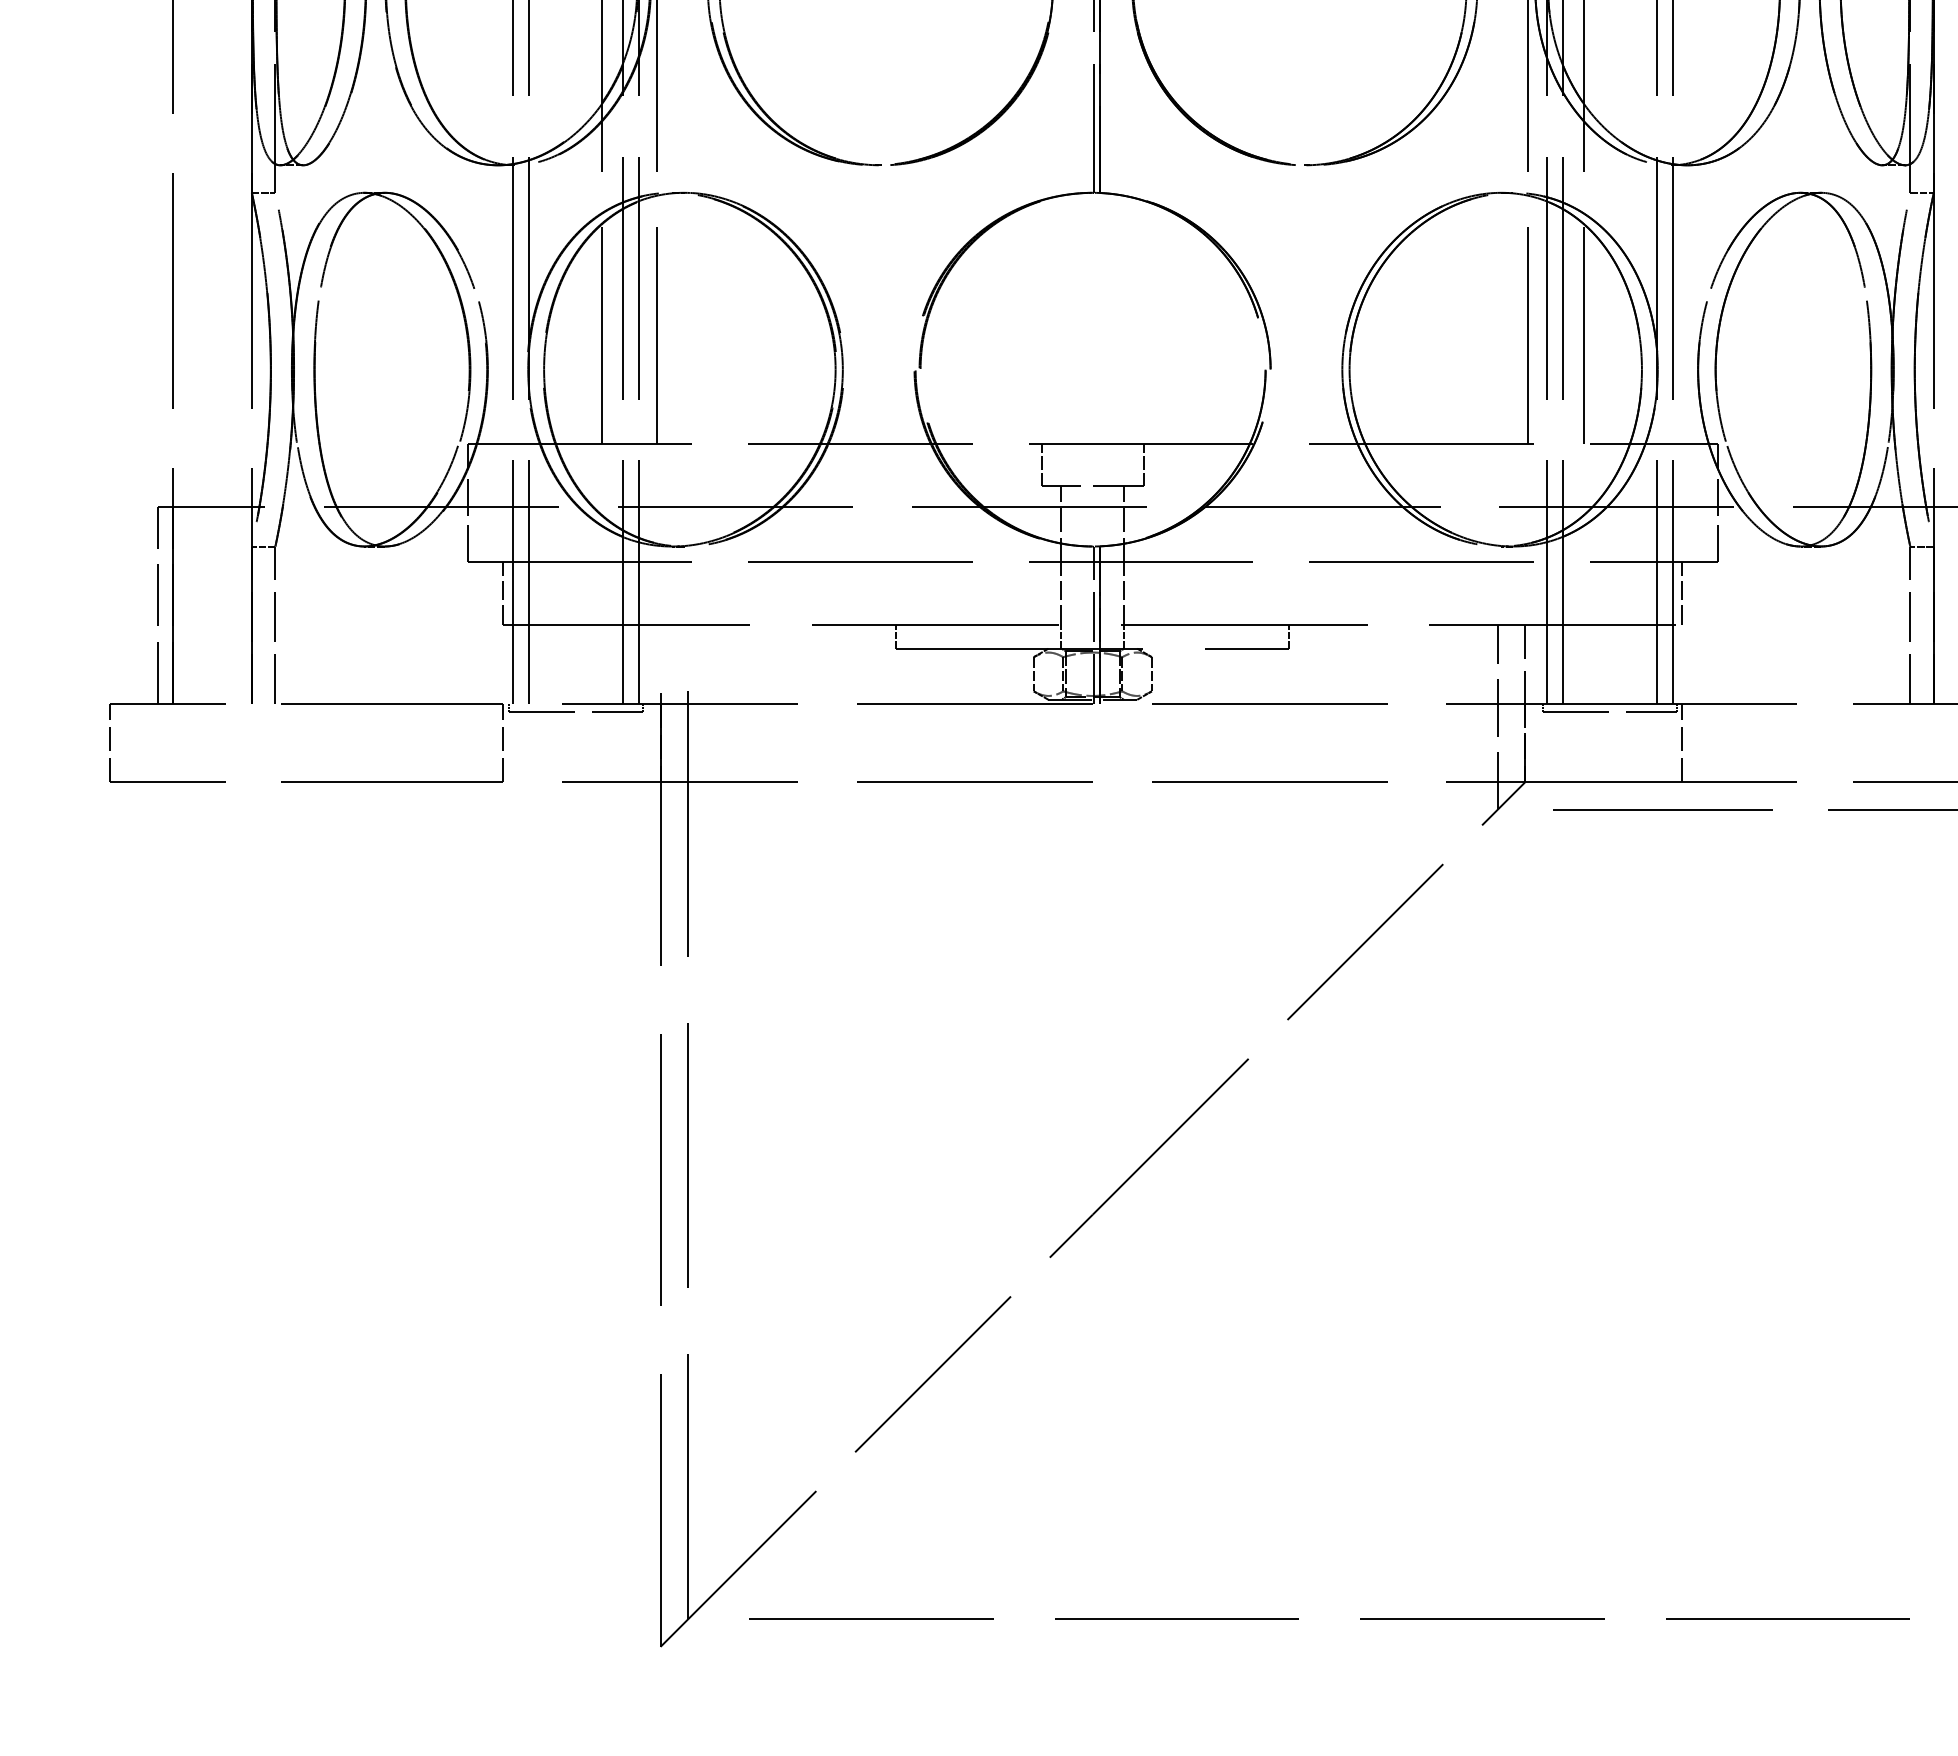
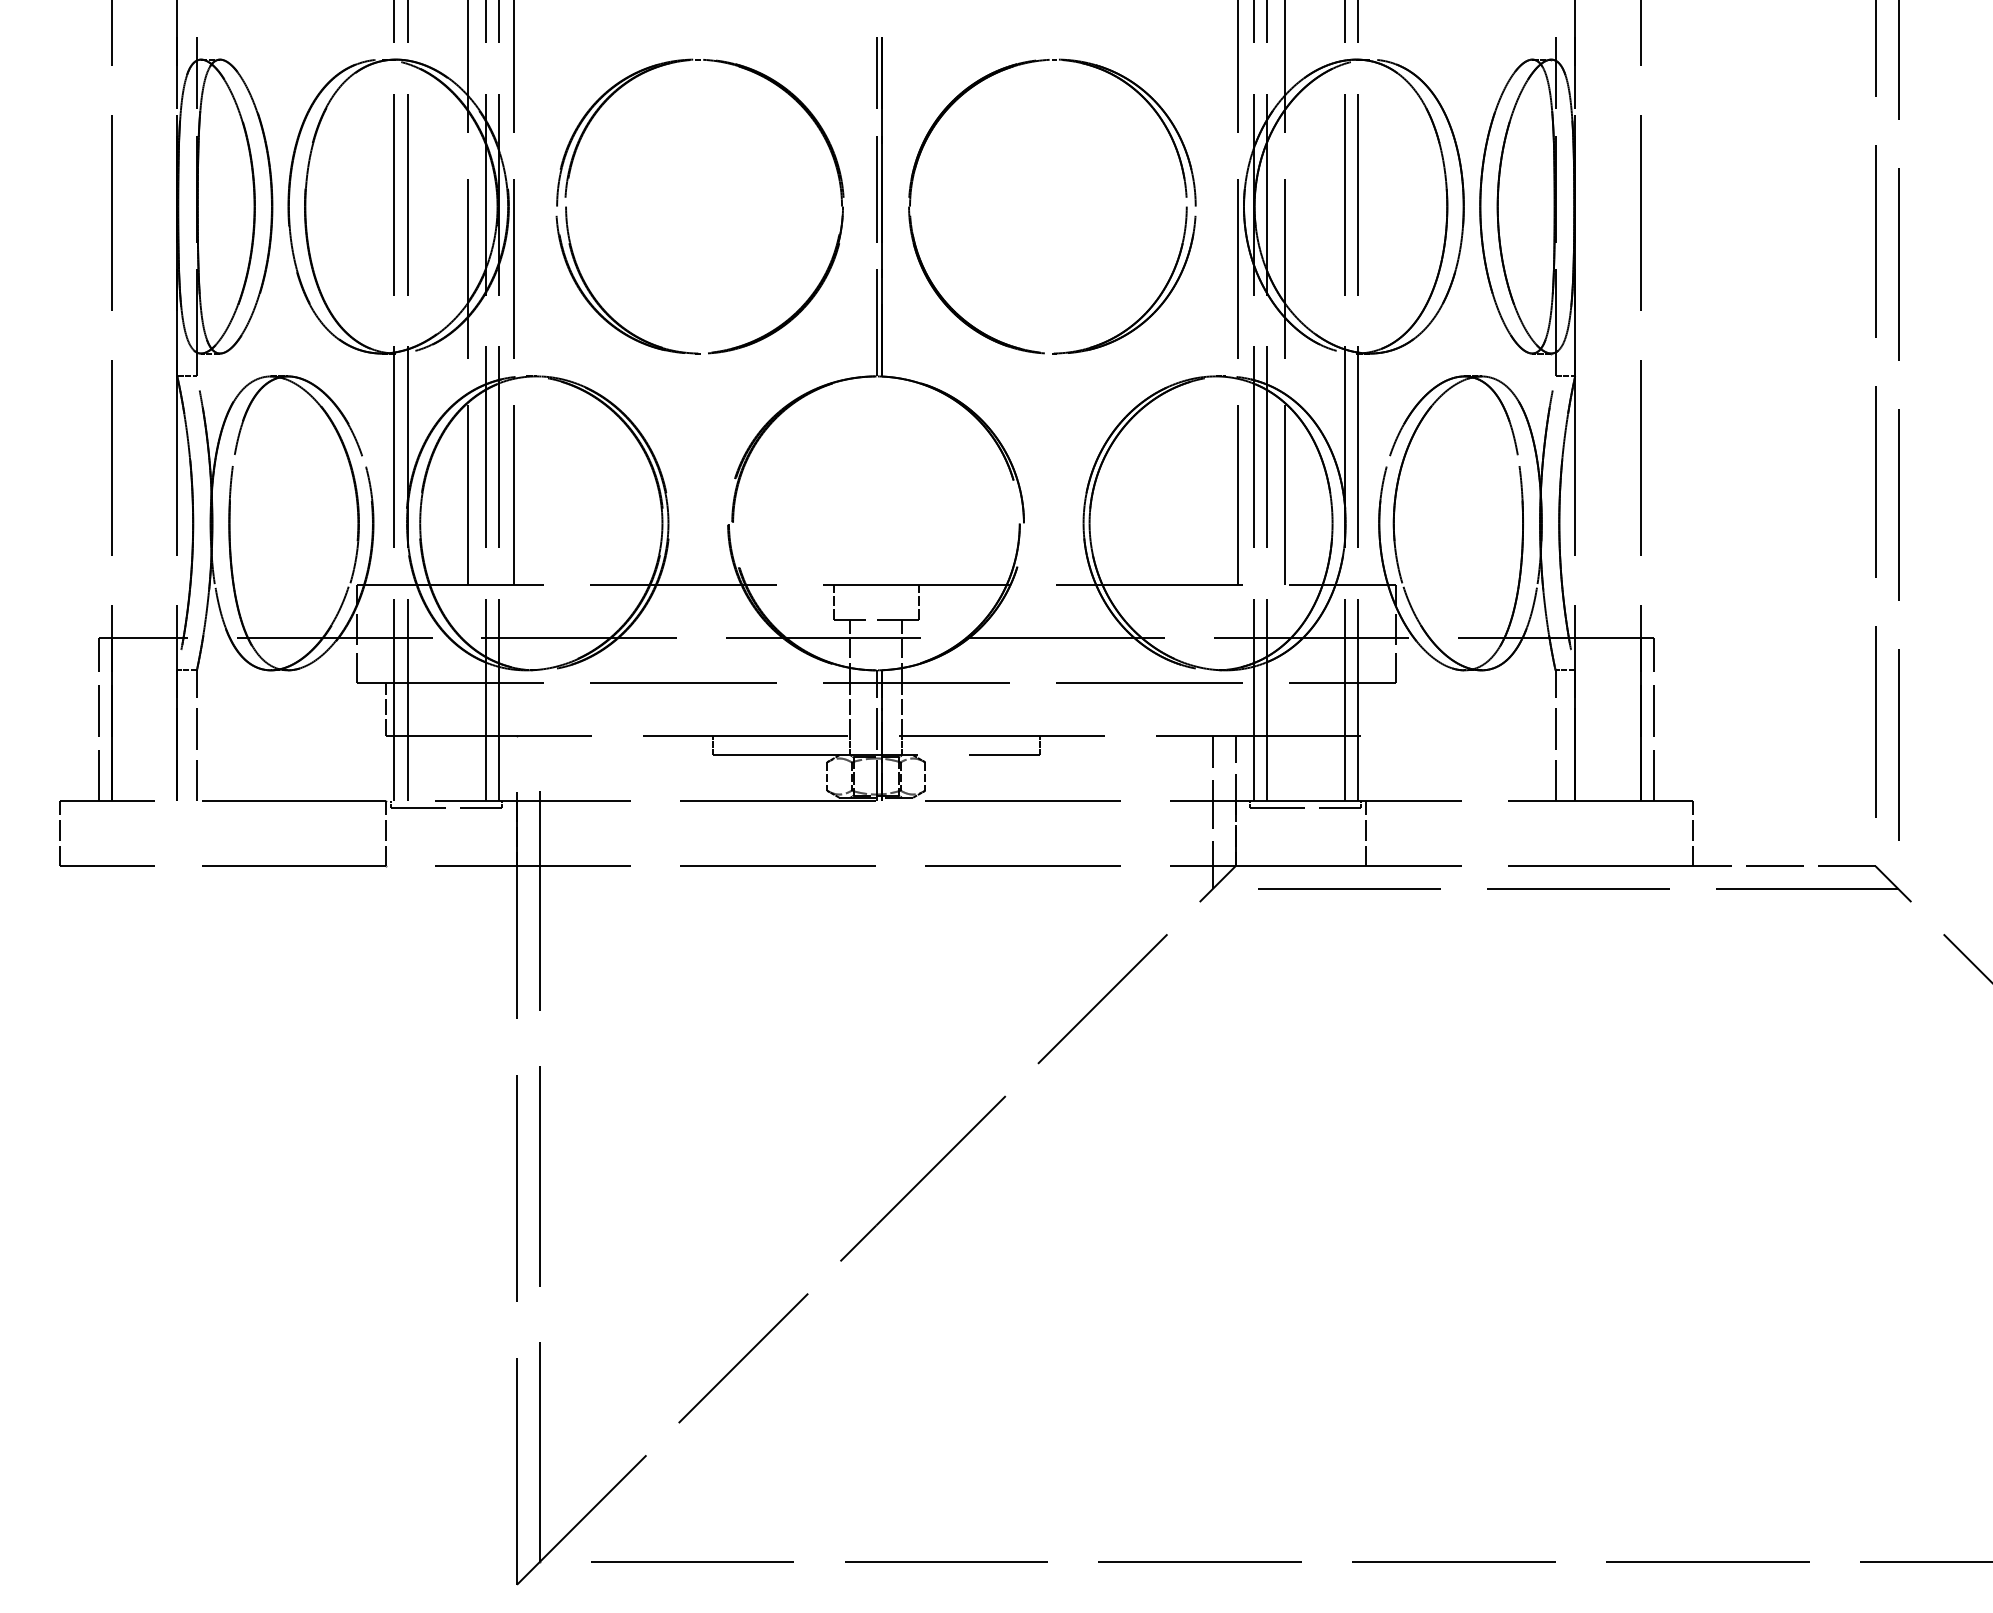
line: (1682, 593) -> (1366, 709), removed

